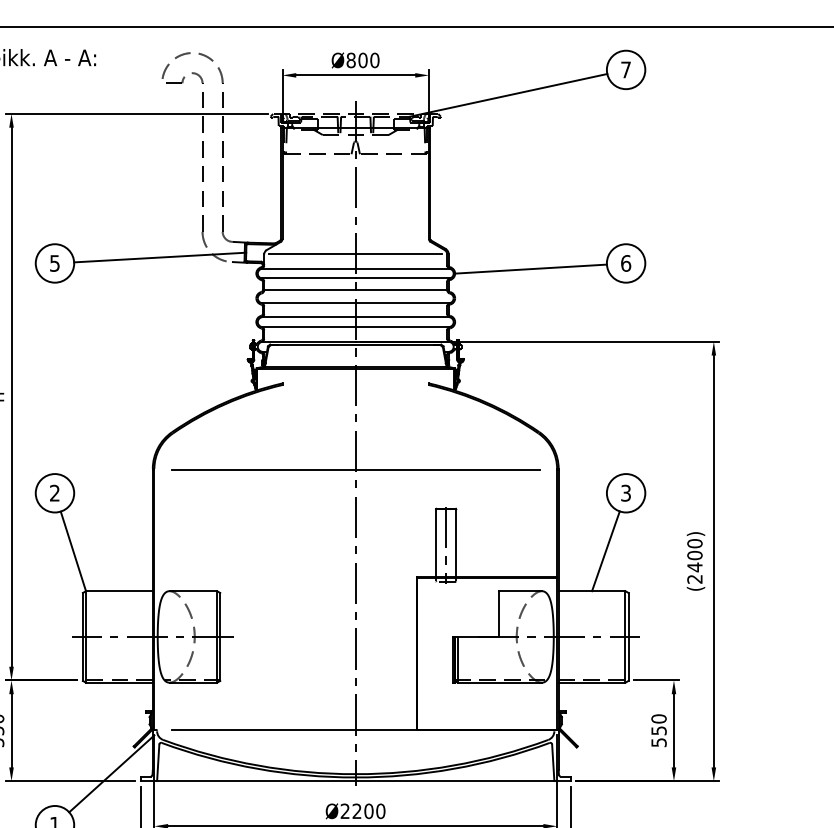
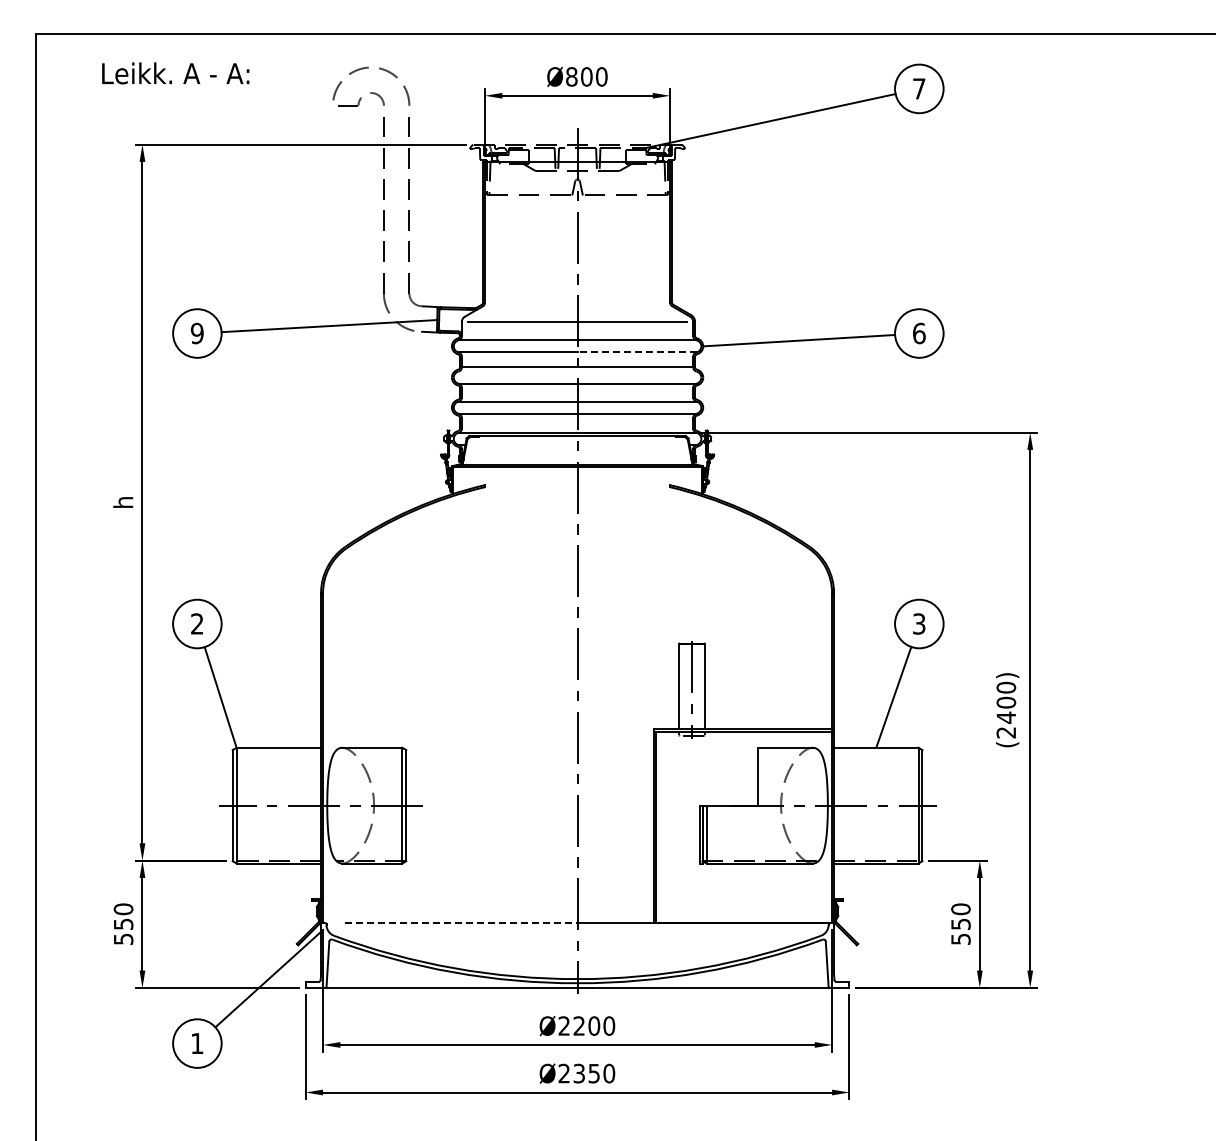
text: (54, 262) -> (196, 332), 5 -> 9
line: (402, 278) -> (636, 352), solid -> dashed
line: (355, 469) -> (577, 594), removed
line: (263, 730) -> (461, 923), solid -> dashed

